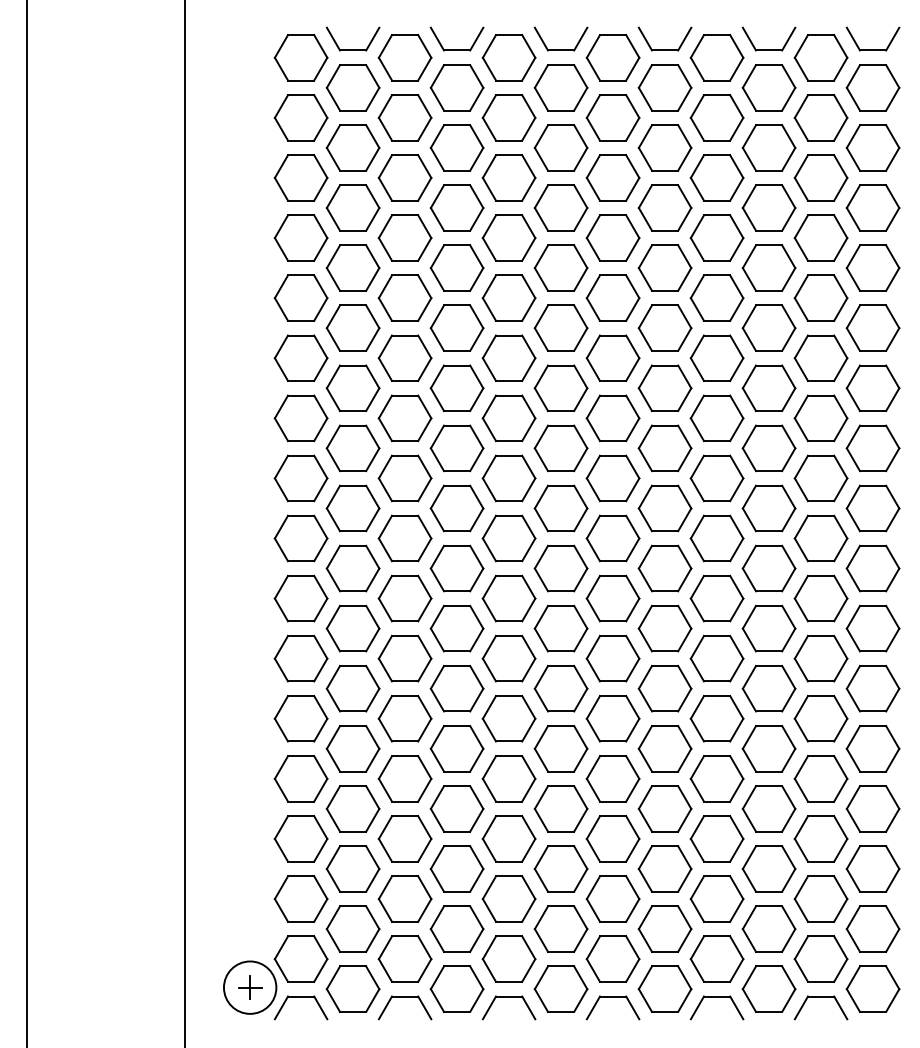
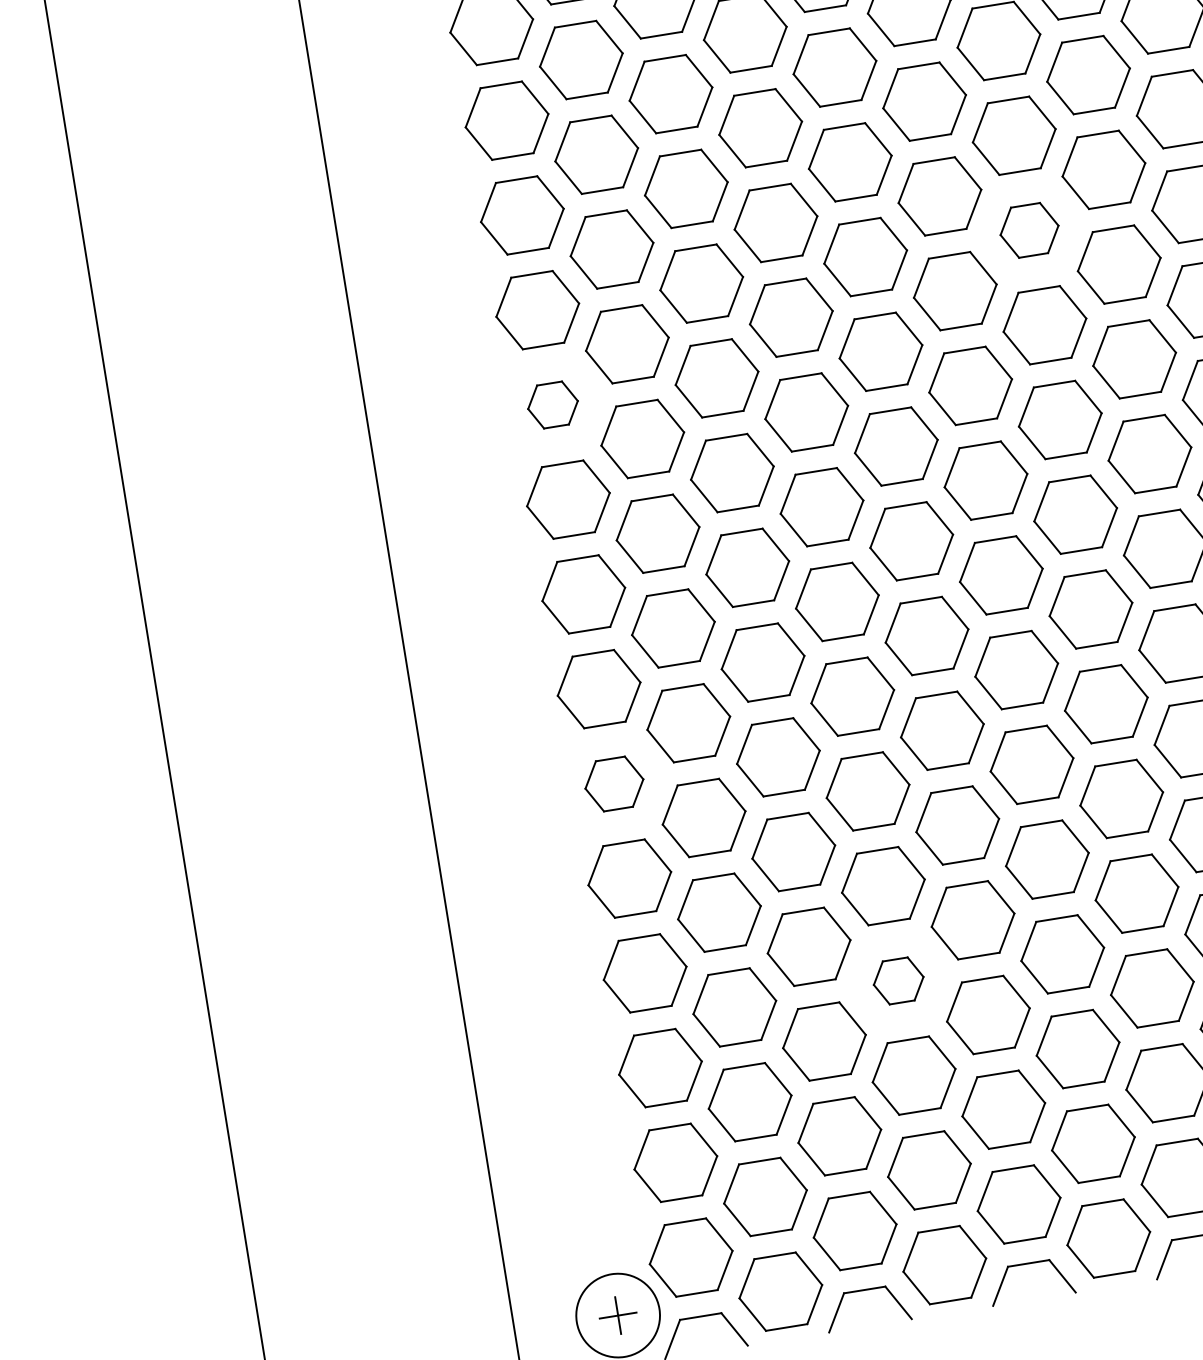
part: (612, 357) -> (1028, 229), size x0.7
part: (300, 418) -> (552, 405), size x0.6
part: (300, 658) -> (613, 783), size x0.7
part: (456, 808) -> (897, 980), size x0.6

